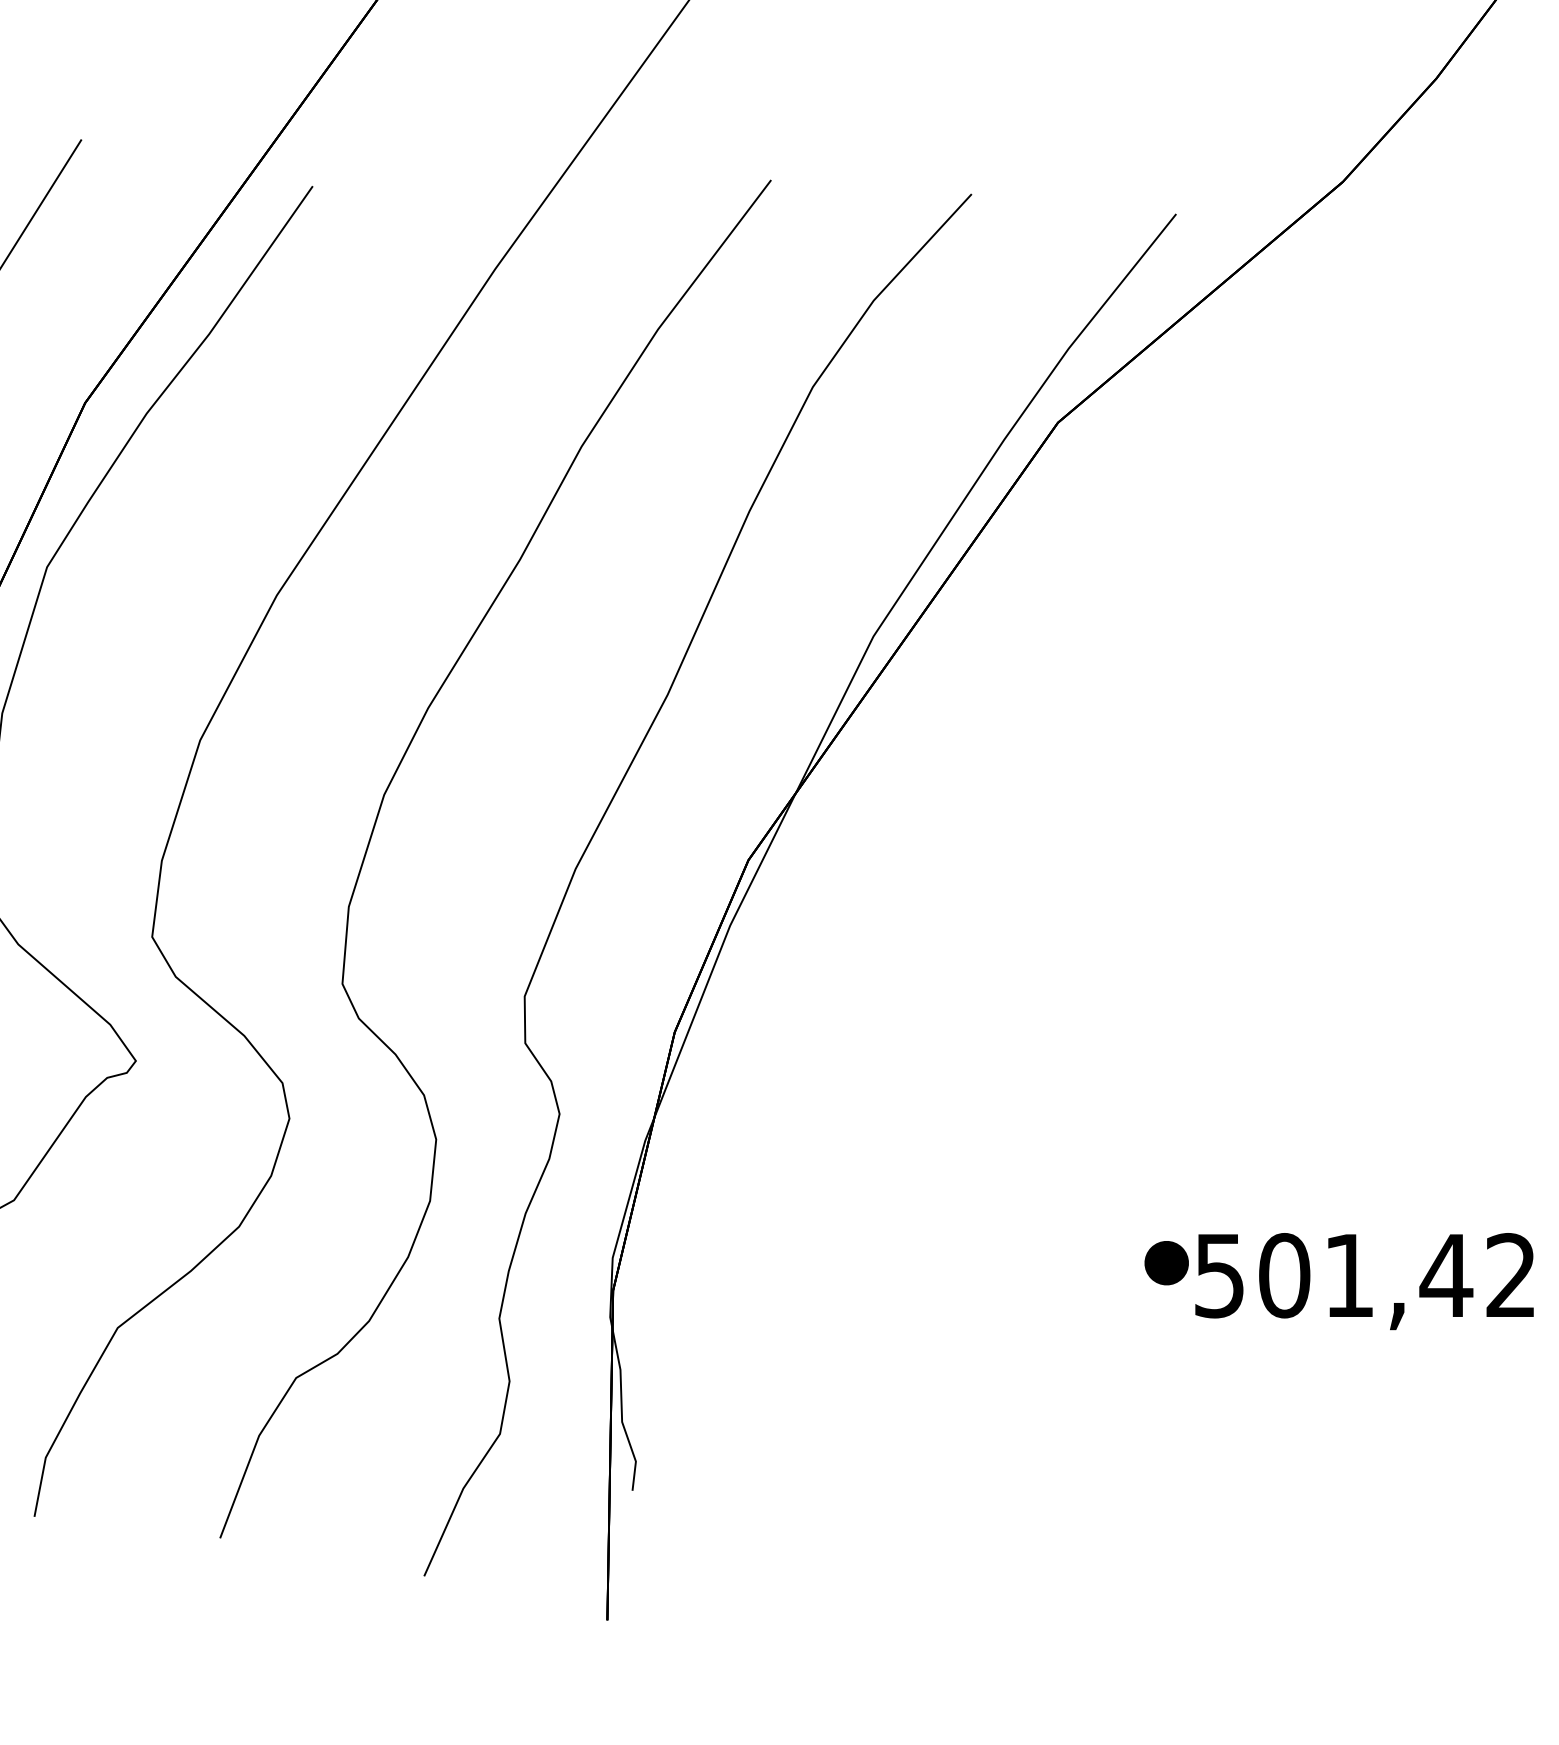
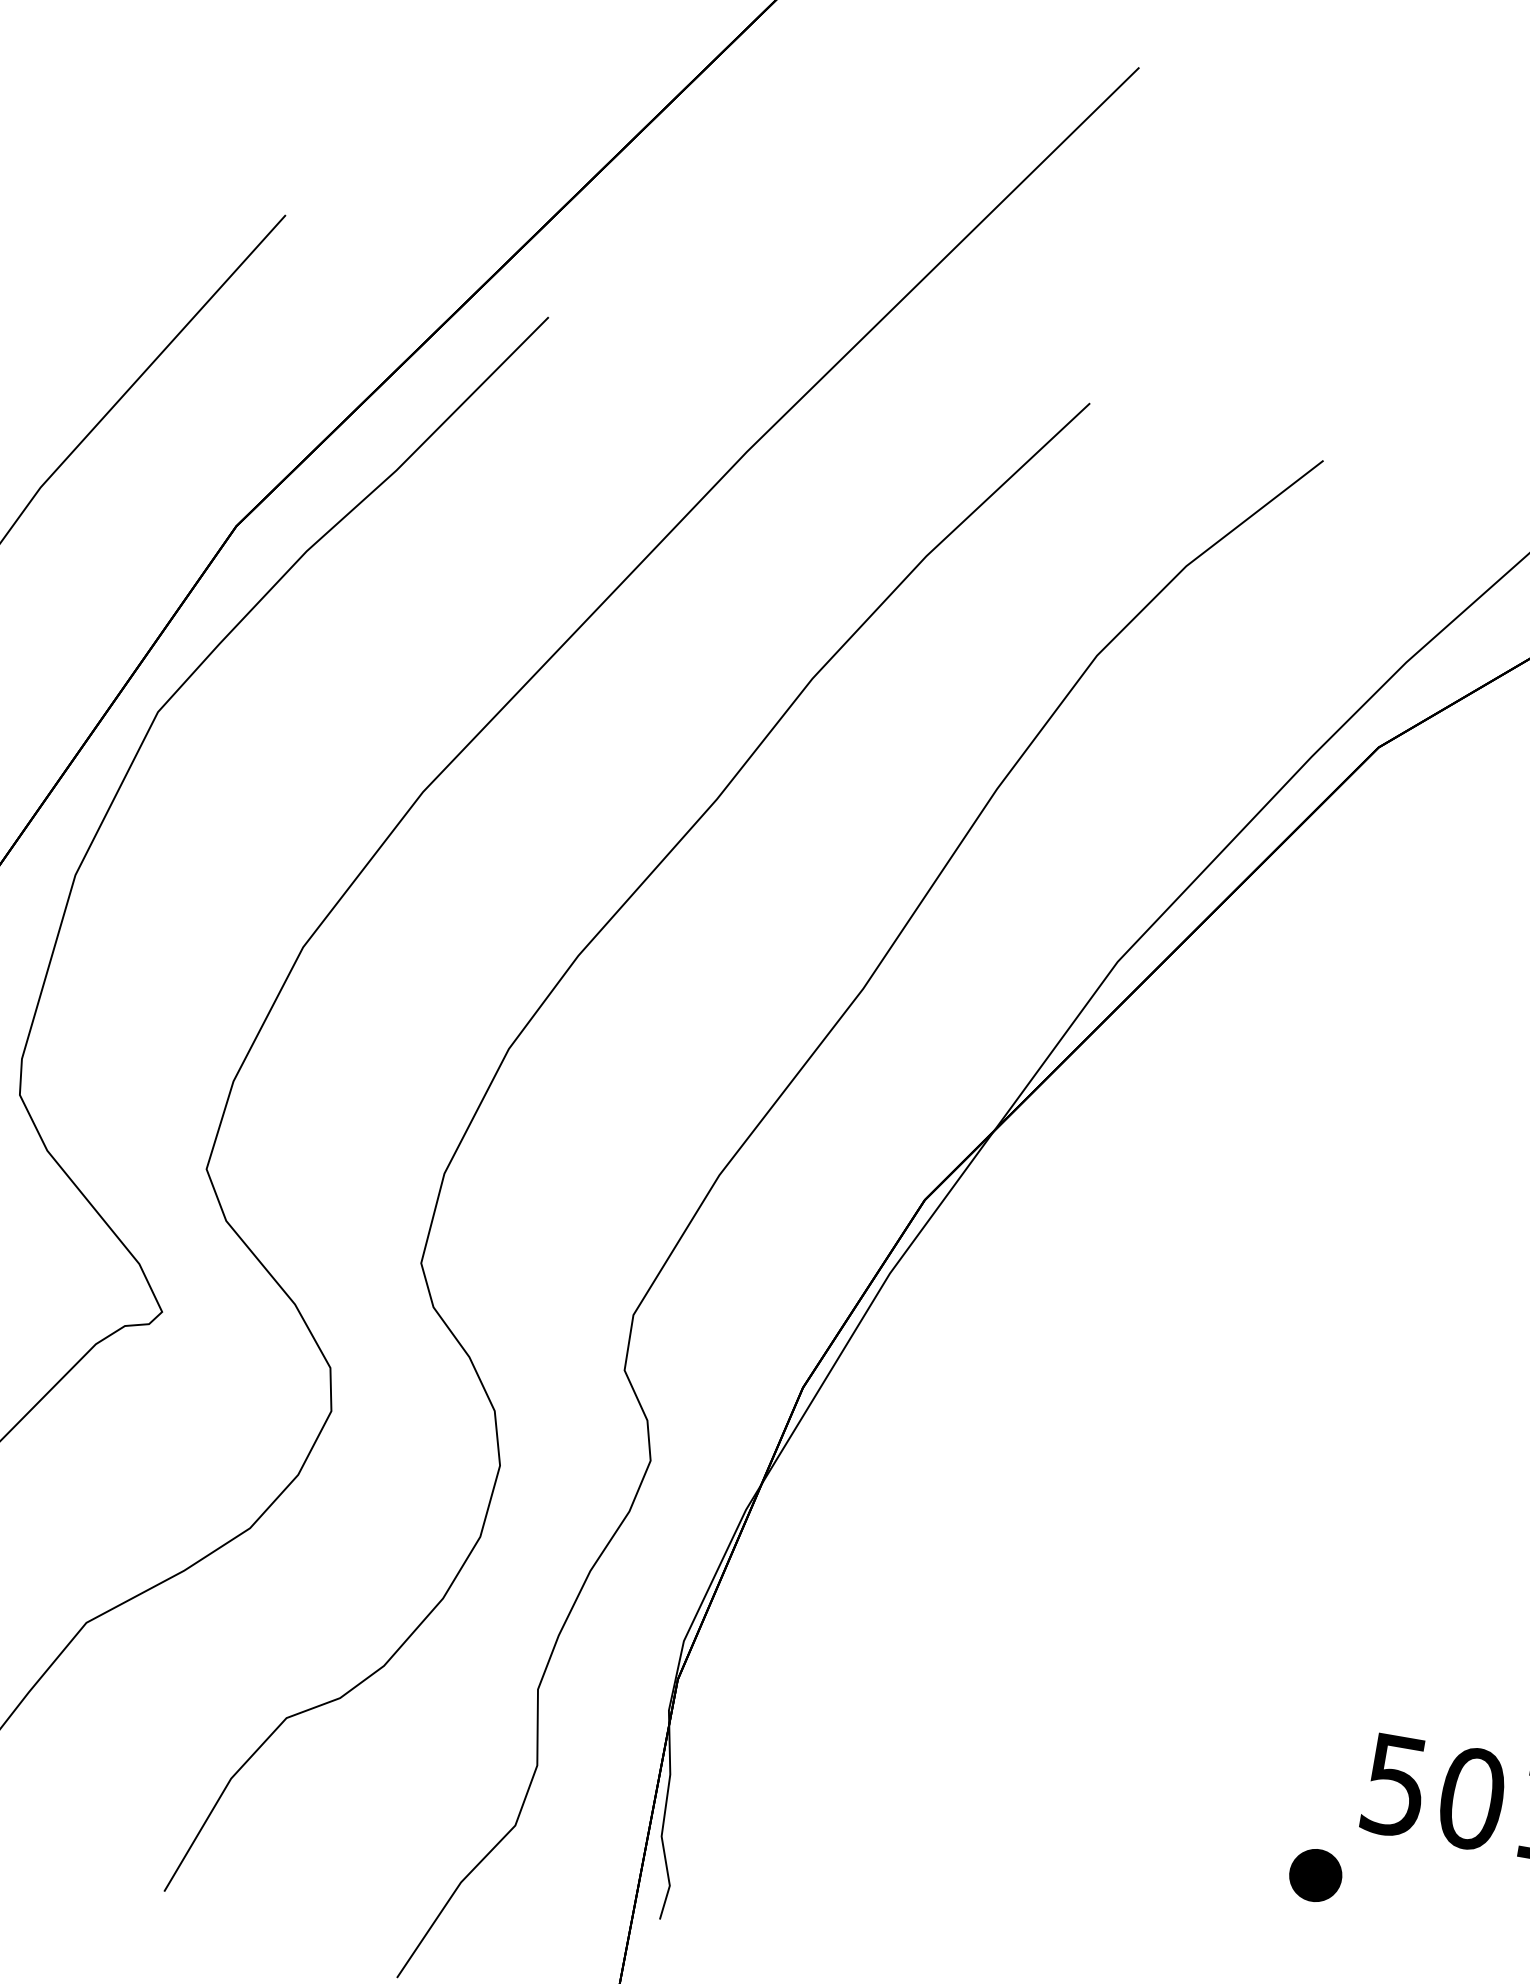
part: (1166, 1263) -> (1315, 1875), moved

